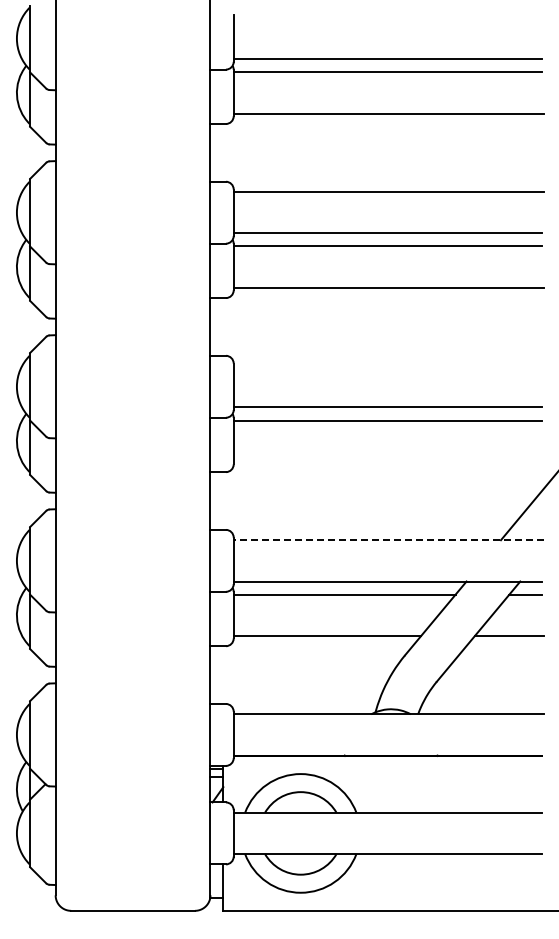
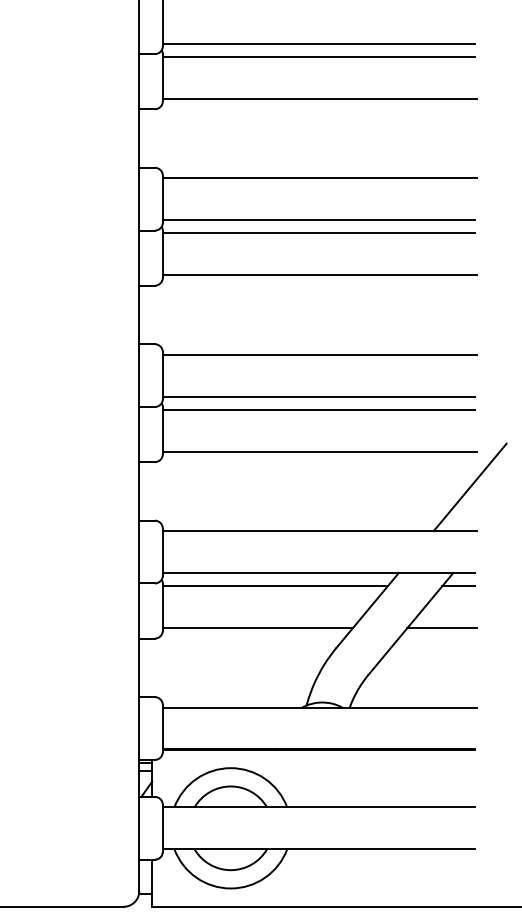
line: (388, 366) -> (319, 355), added
line: (388, 461) -> (319, 451), added
line: (388, 540) -> (319, 531), dashed -> solid

